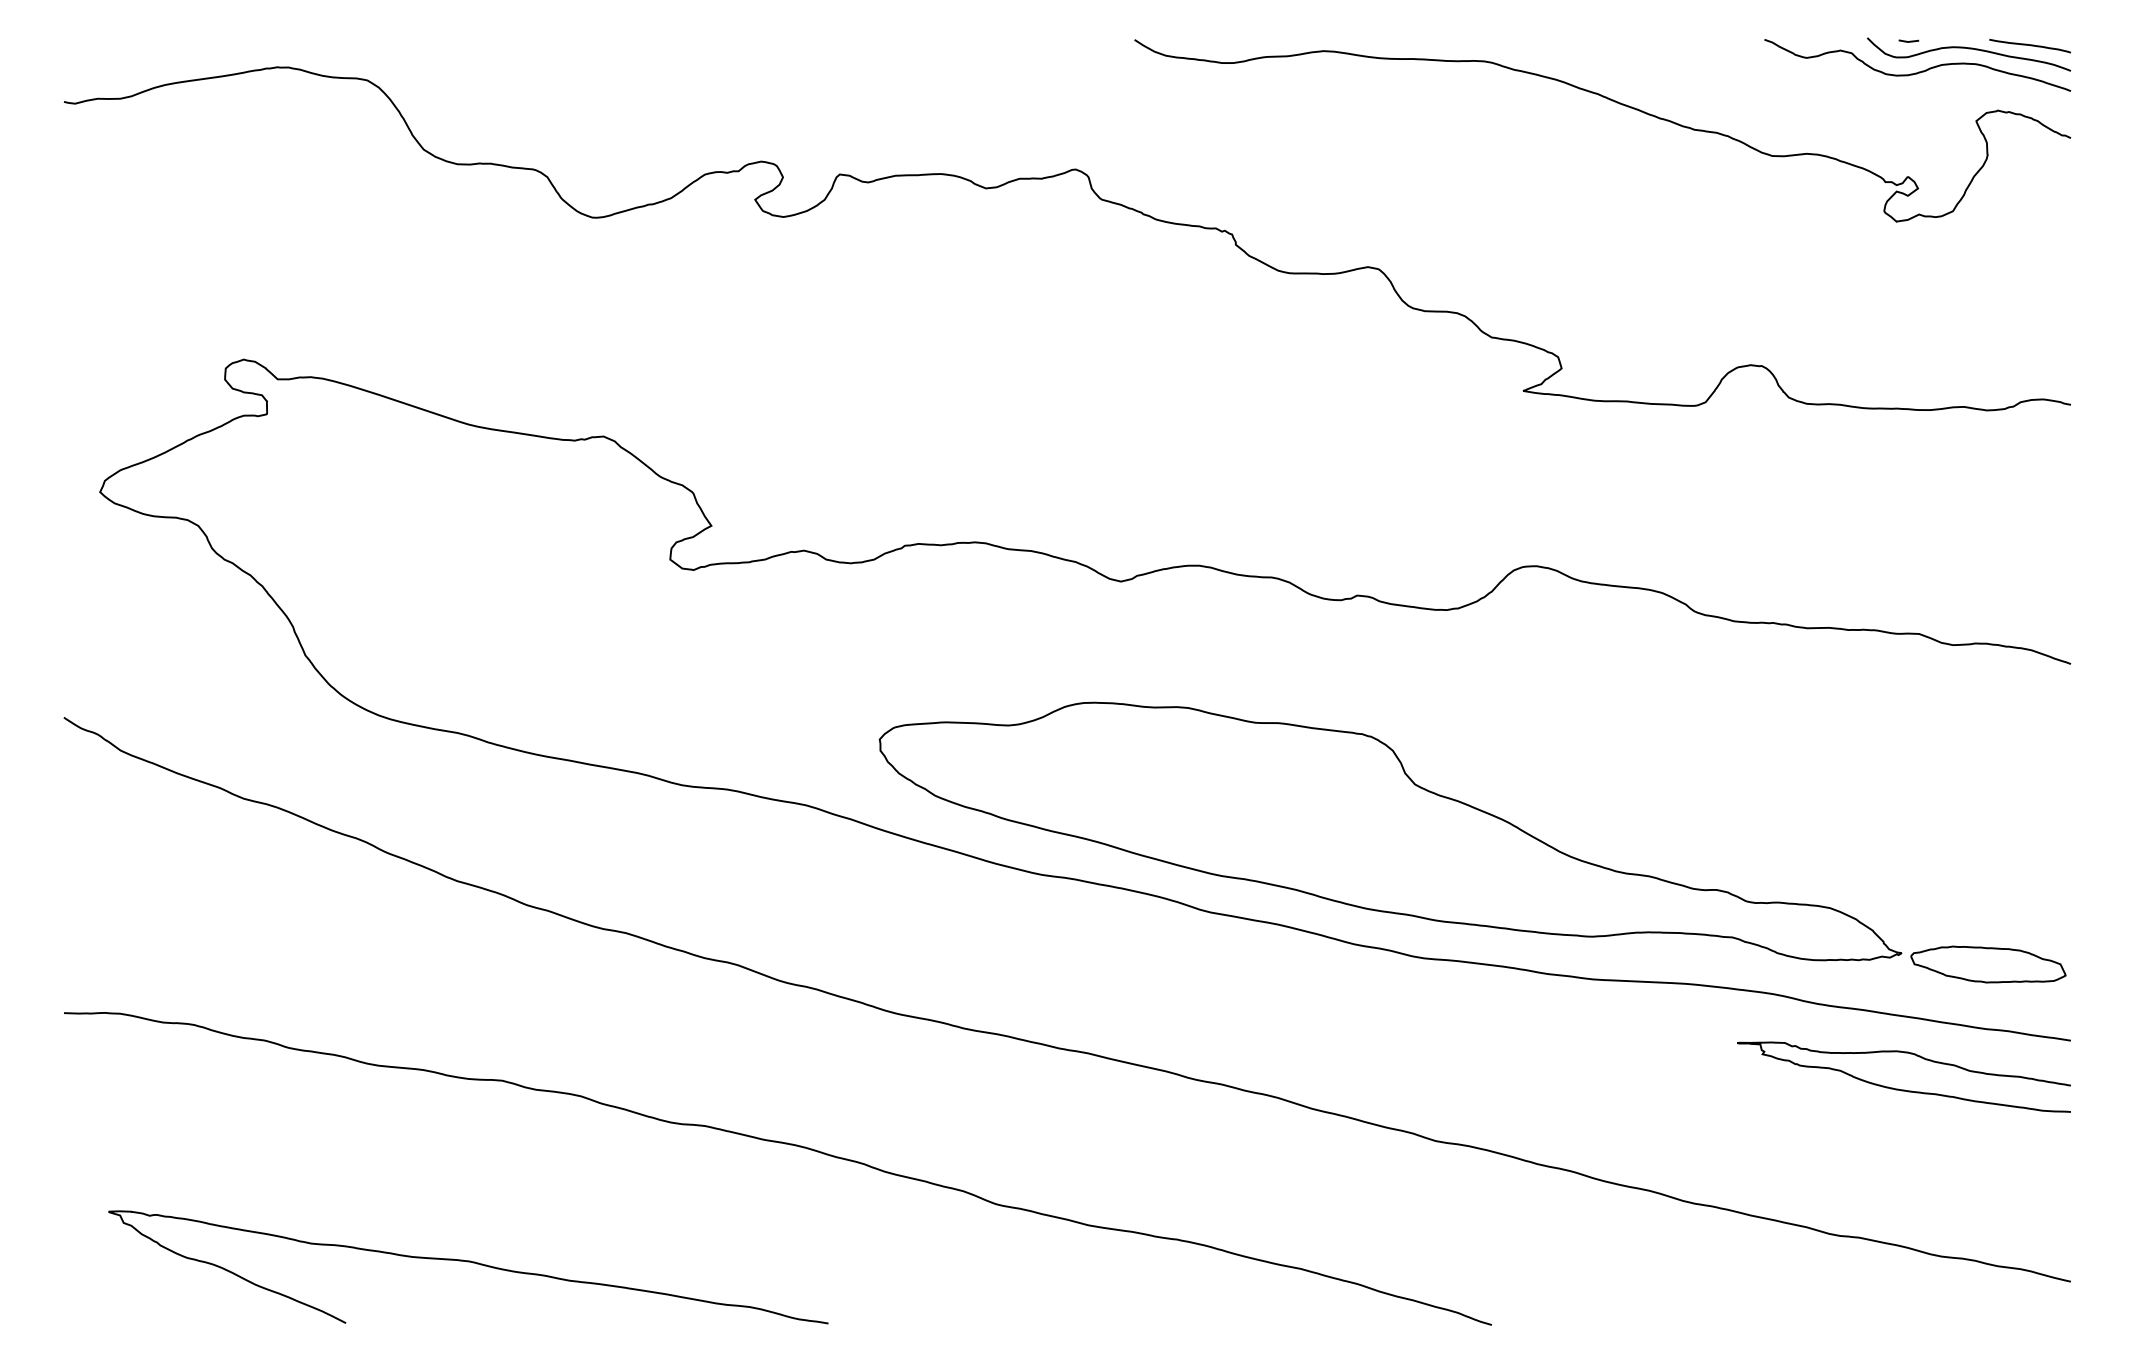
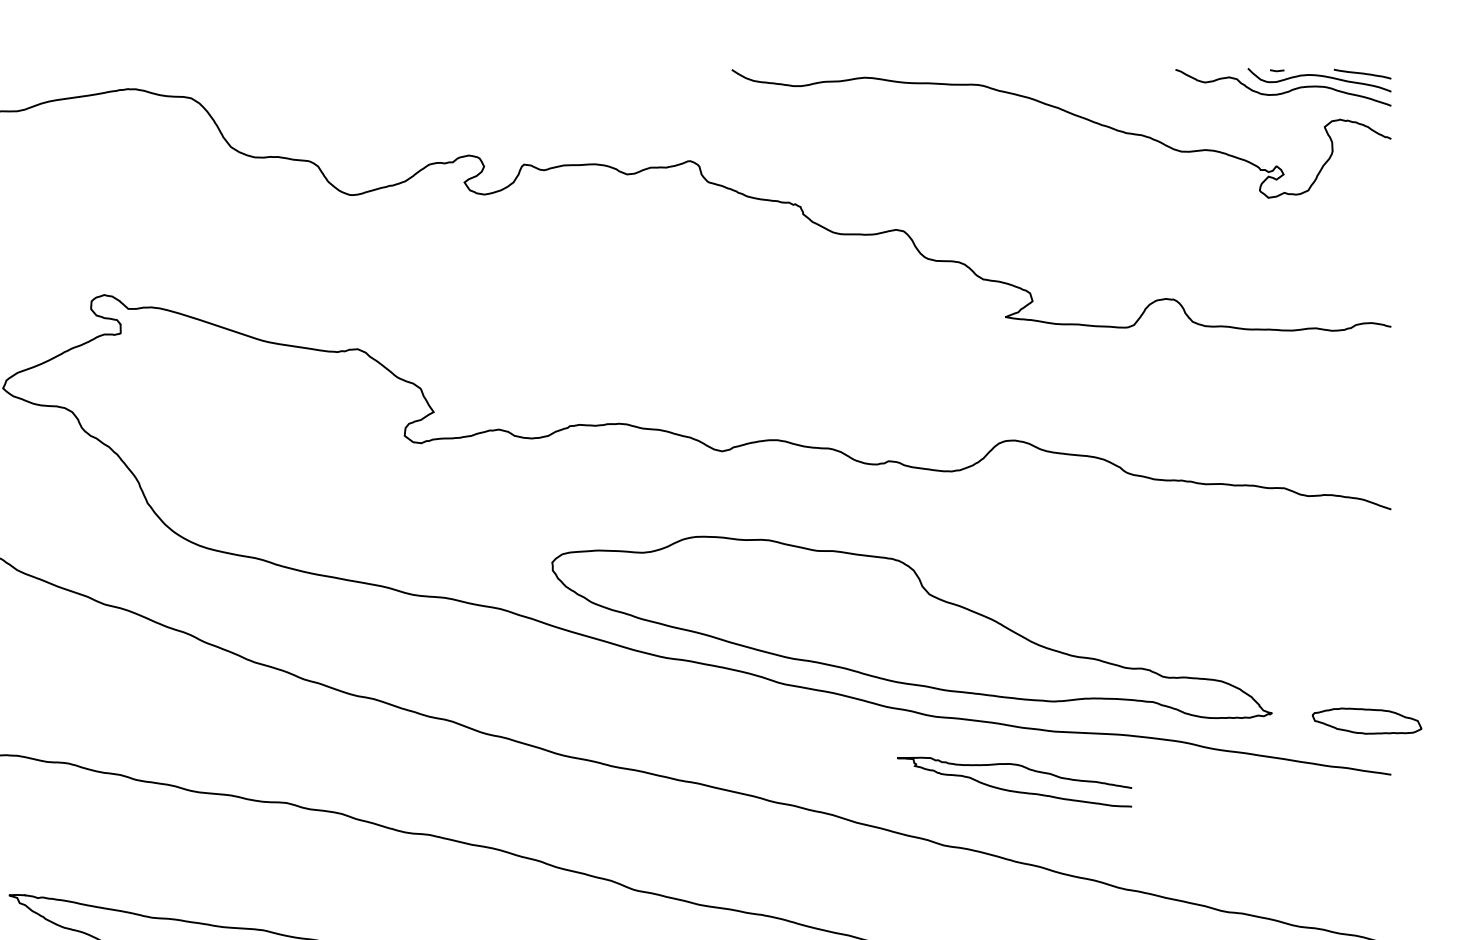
part: (1988, 964) -> (1367, 721), moved
curve: (1898, 1088) -> (1010, 790), moved

